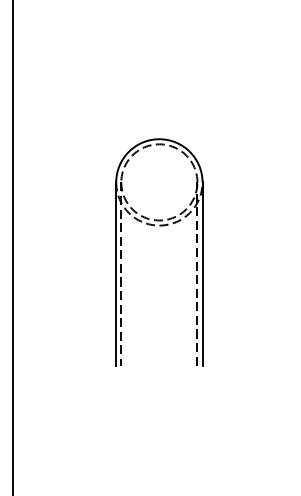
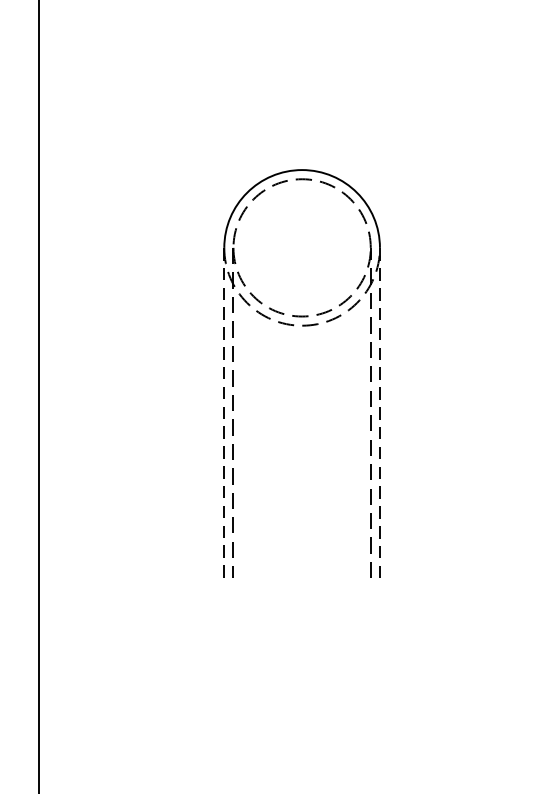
line: (116, 274) -> (224, 413), solid -> dashed
line: (202, 274) -> (379, 413), solid -> dashed

